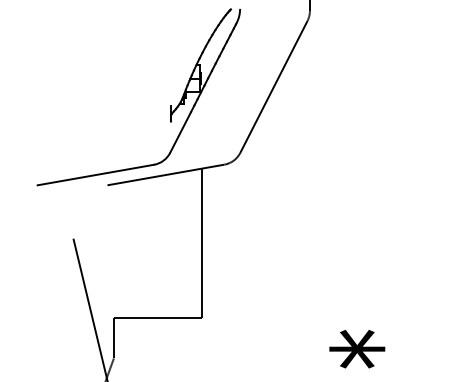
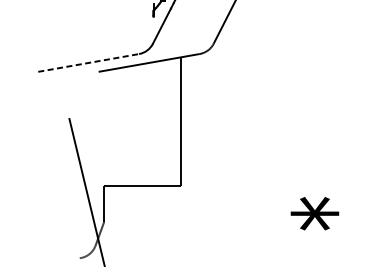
line: (96, 174) -> (89, 62), solid -> dashed

